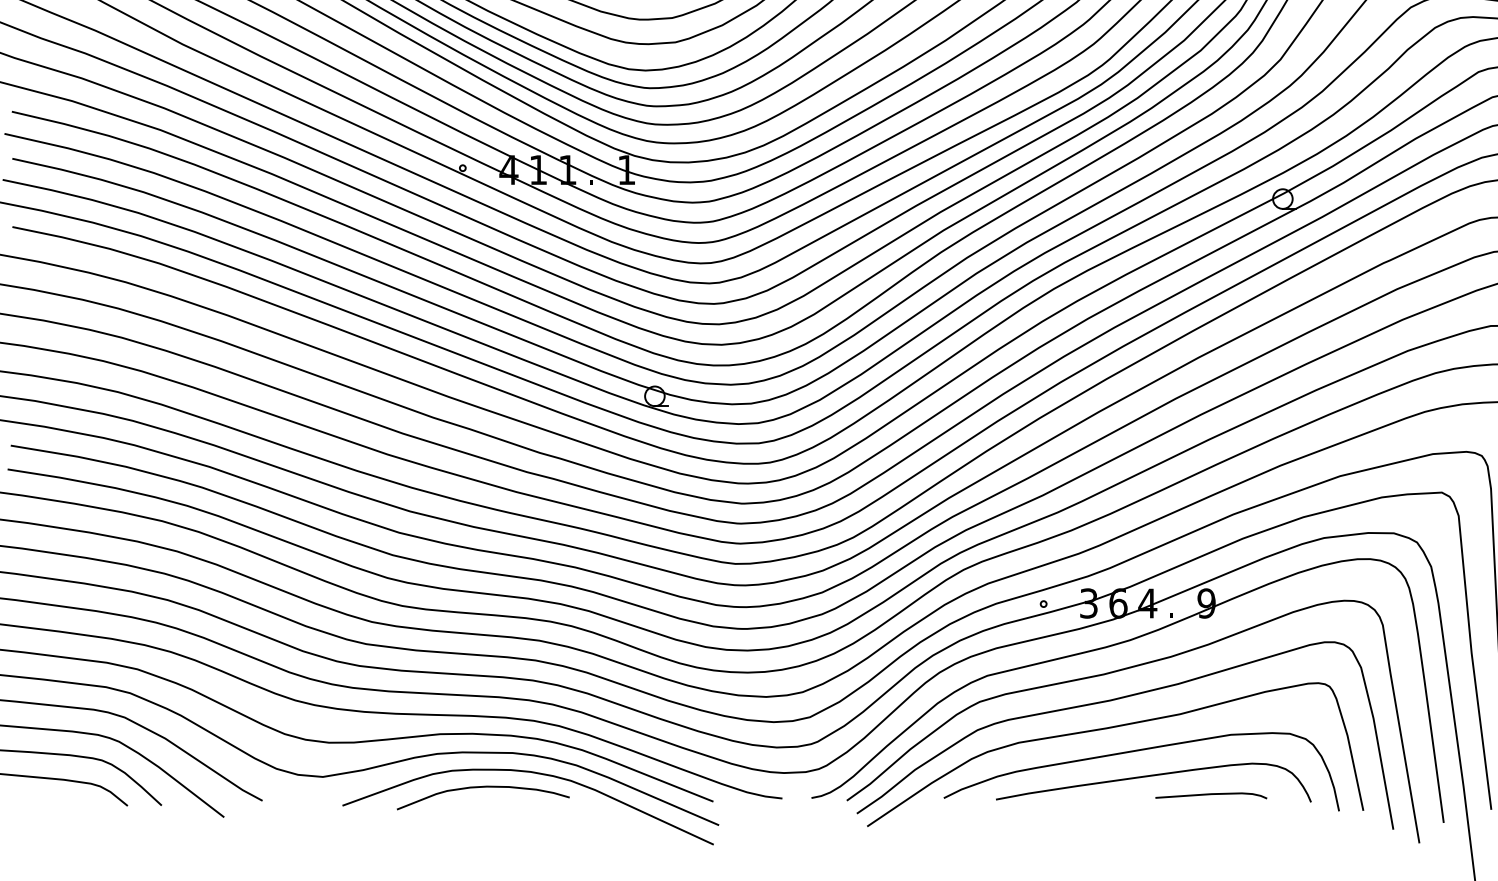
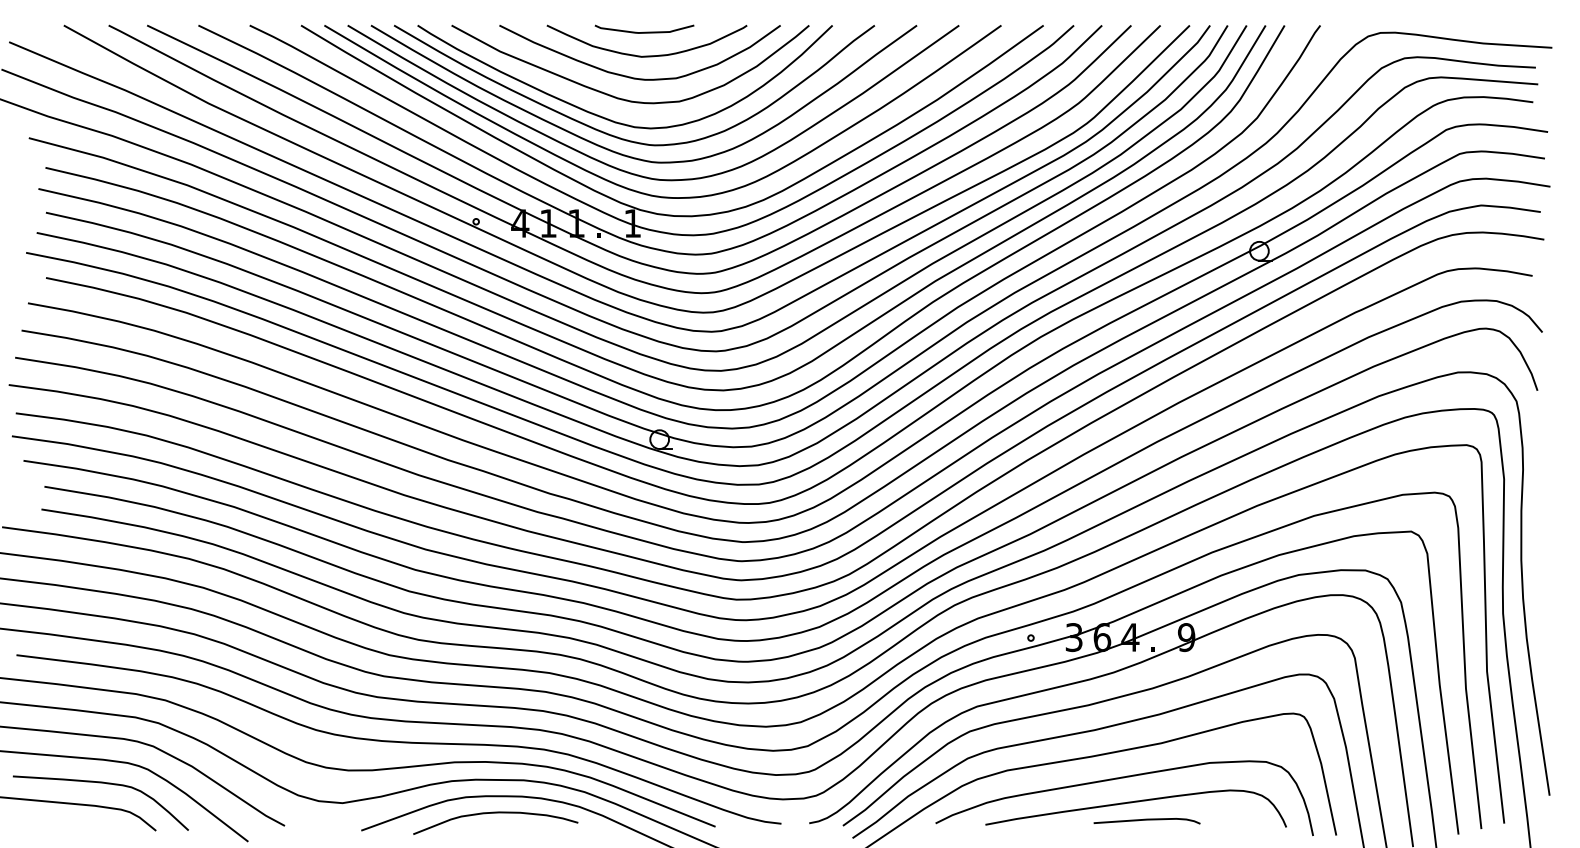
curve: (1210, 795) -> (1146, 820), moved

